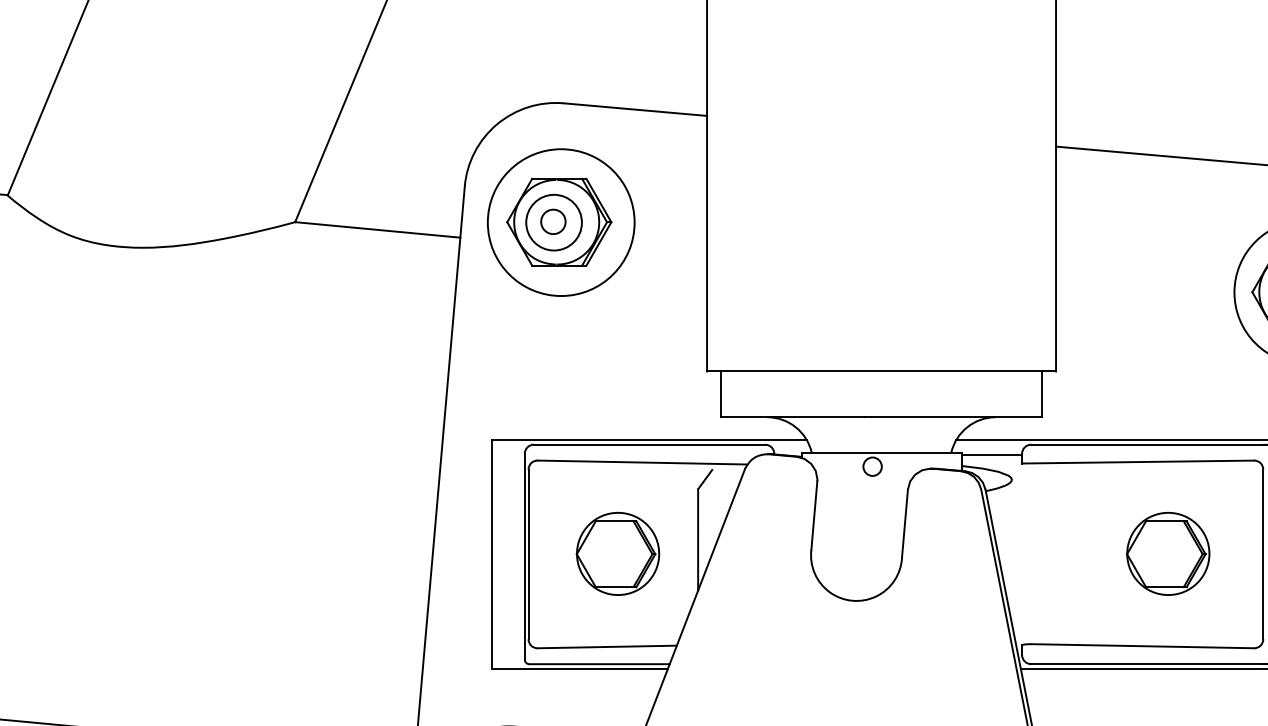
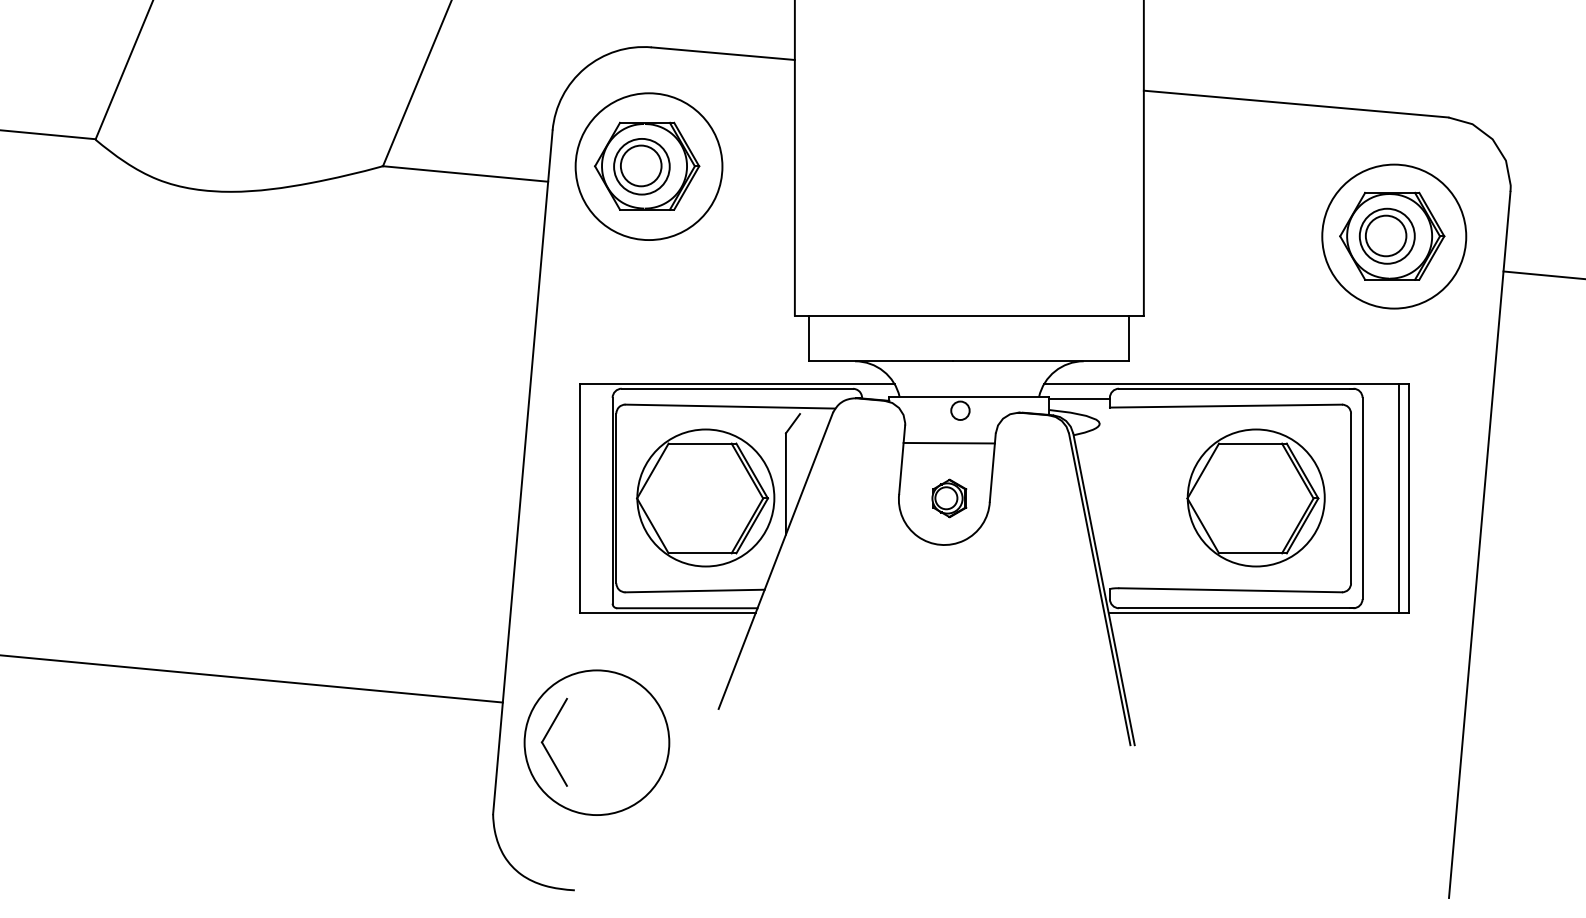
circle: (552, 221) -> (640, 165), size x1.67
line: (860, 498) -> (948, 442), added
part: (617, 553) -> (705, 497), size x1.67
part: (1167, 553) -> (1255, 497), size x1.67
part: (861, 554) -> (949, 498), added

